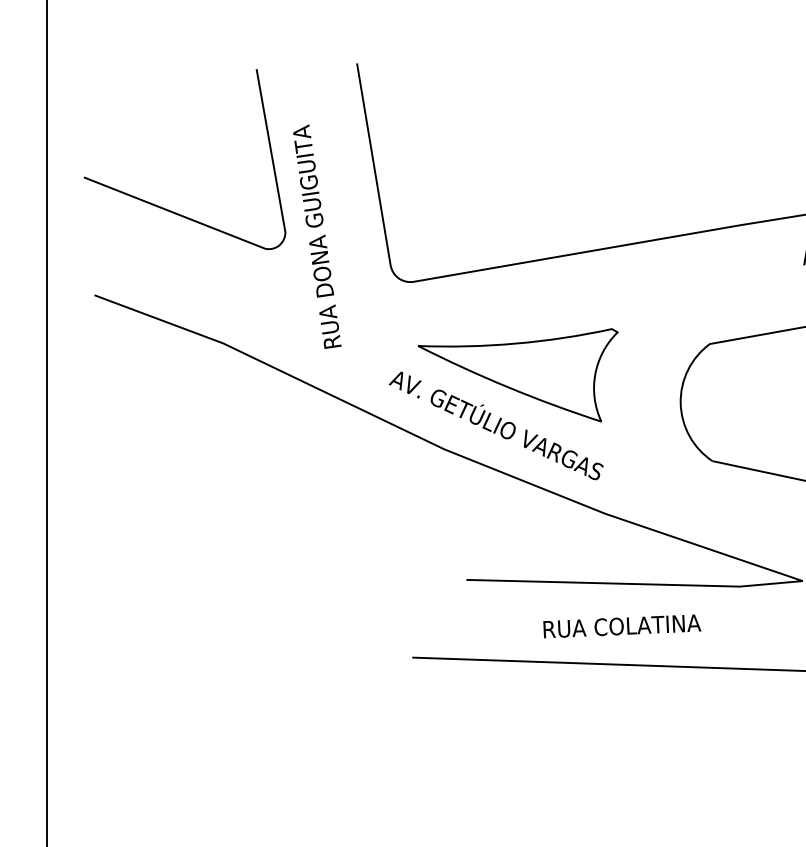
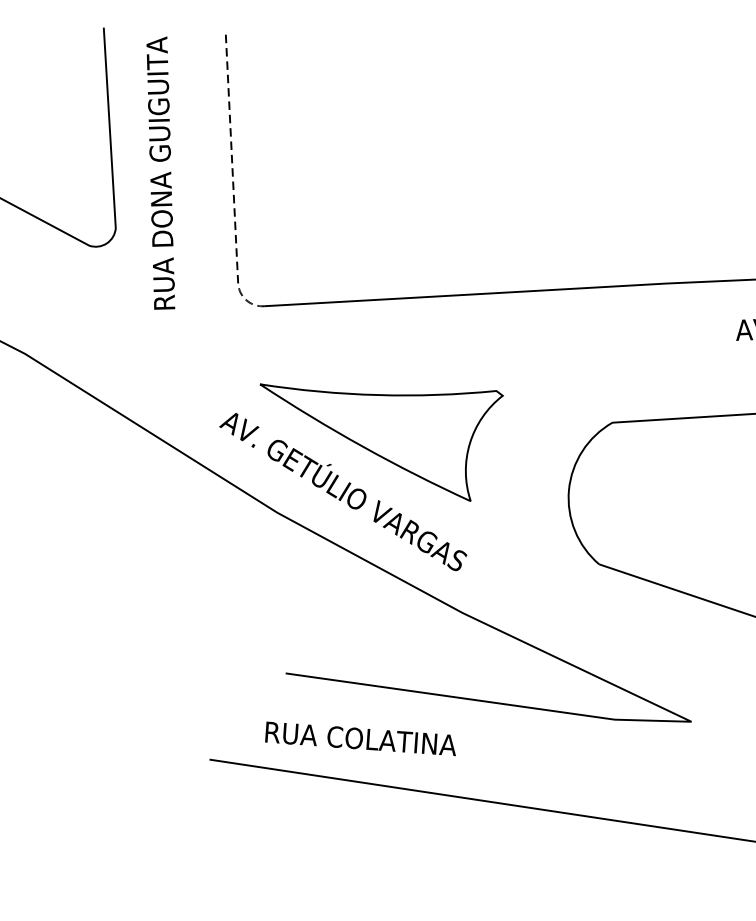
line: (377, 184) -> (233, 183), solid -> dashed
text: (317, 236) -> (161, 172), moved
text: (622, 626) -> (361, 739), moved

